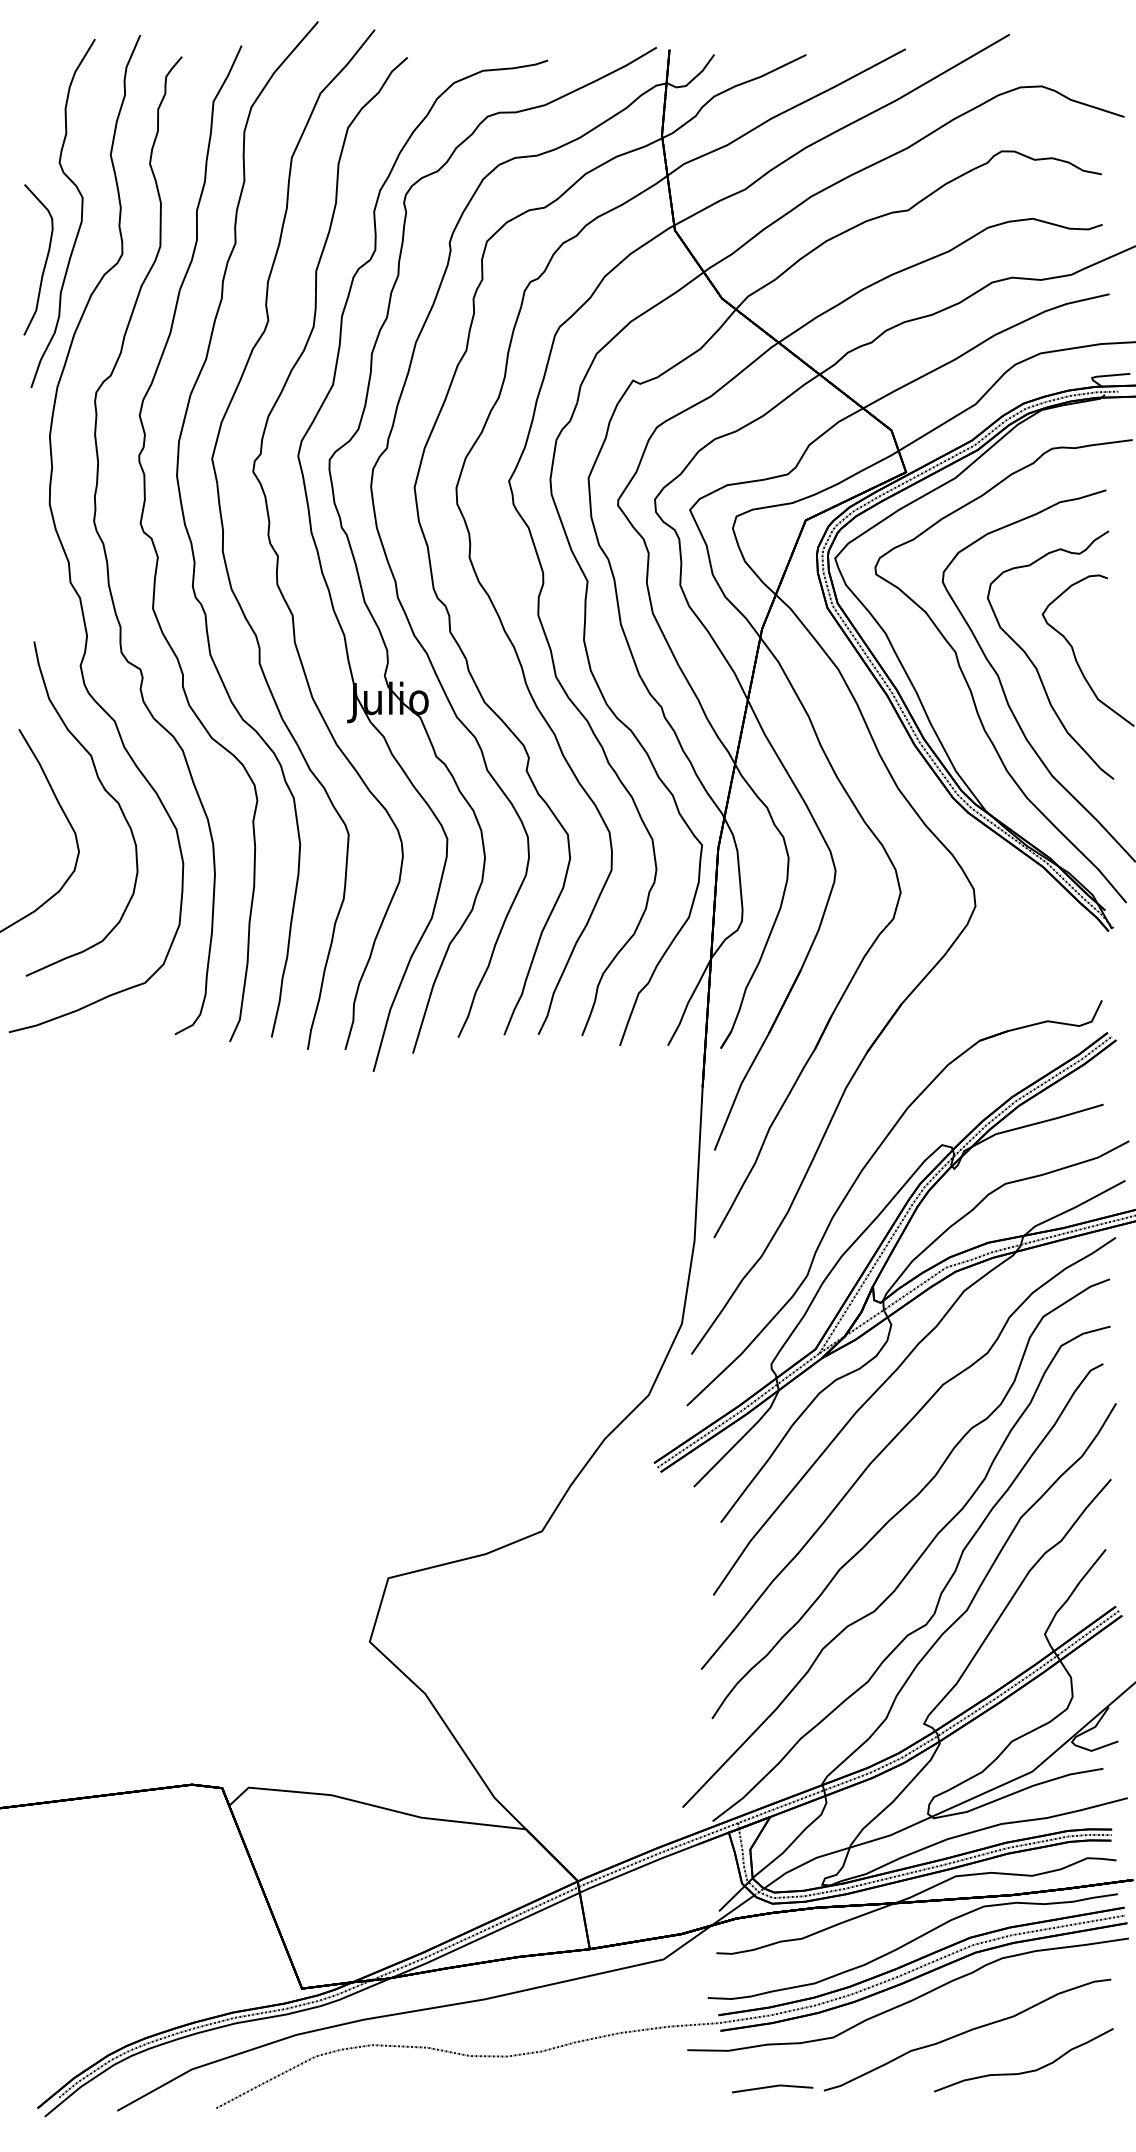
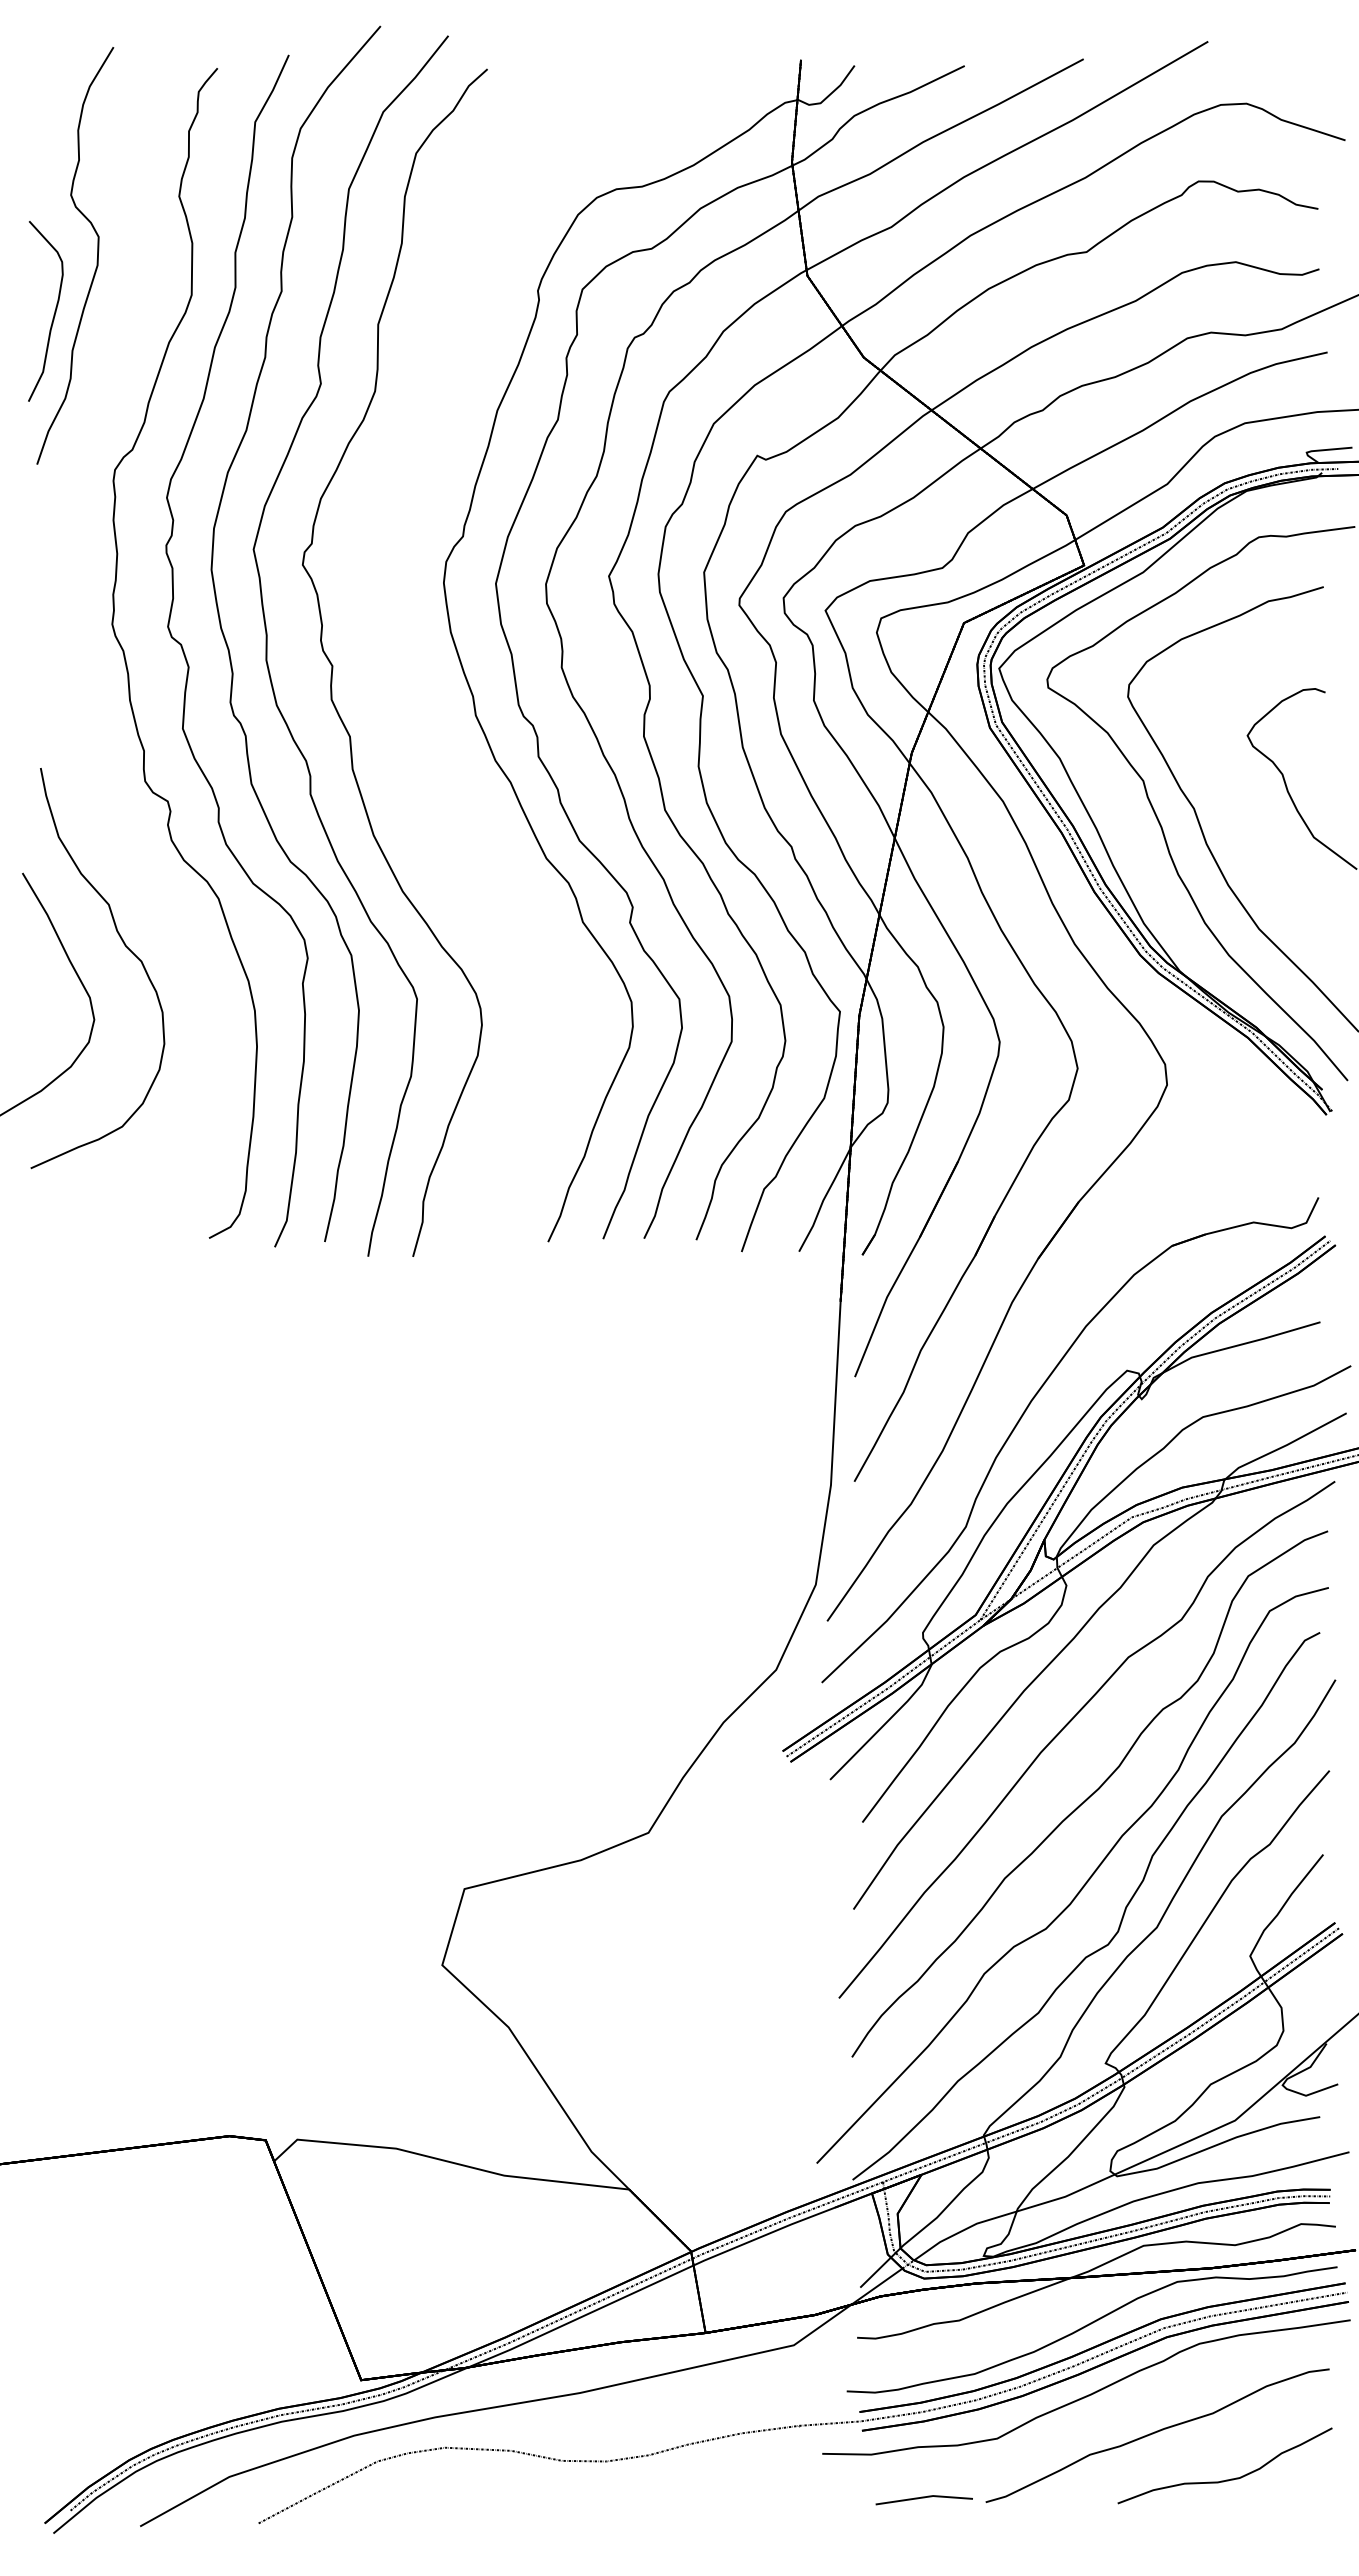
part: (63, 545) -> (75, 653), removed
part: (361, 584) -> (432, 699), removed
part: (1035, 666) -> (1239, 797), removed

